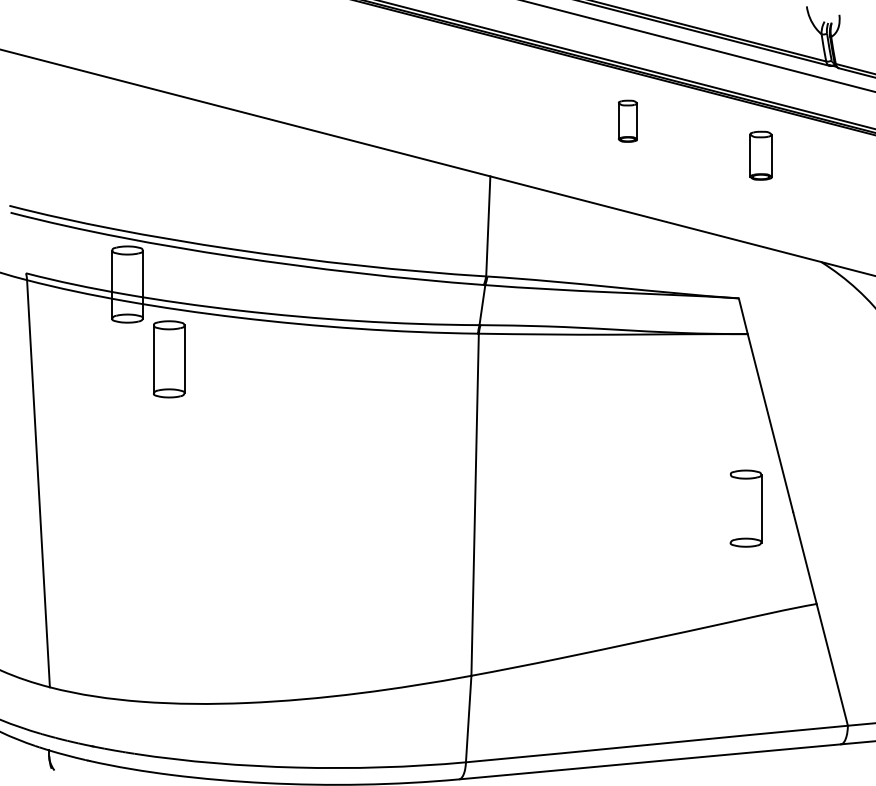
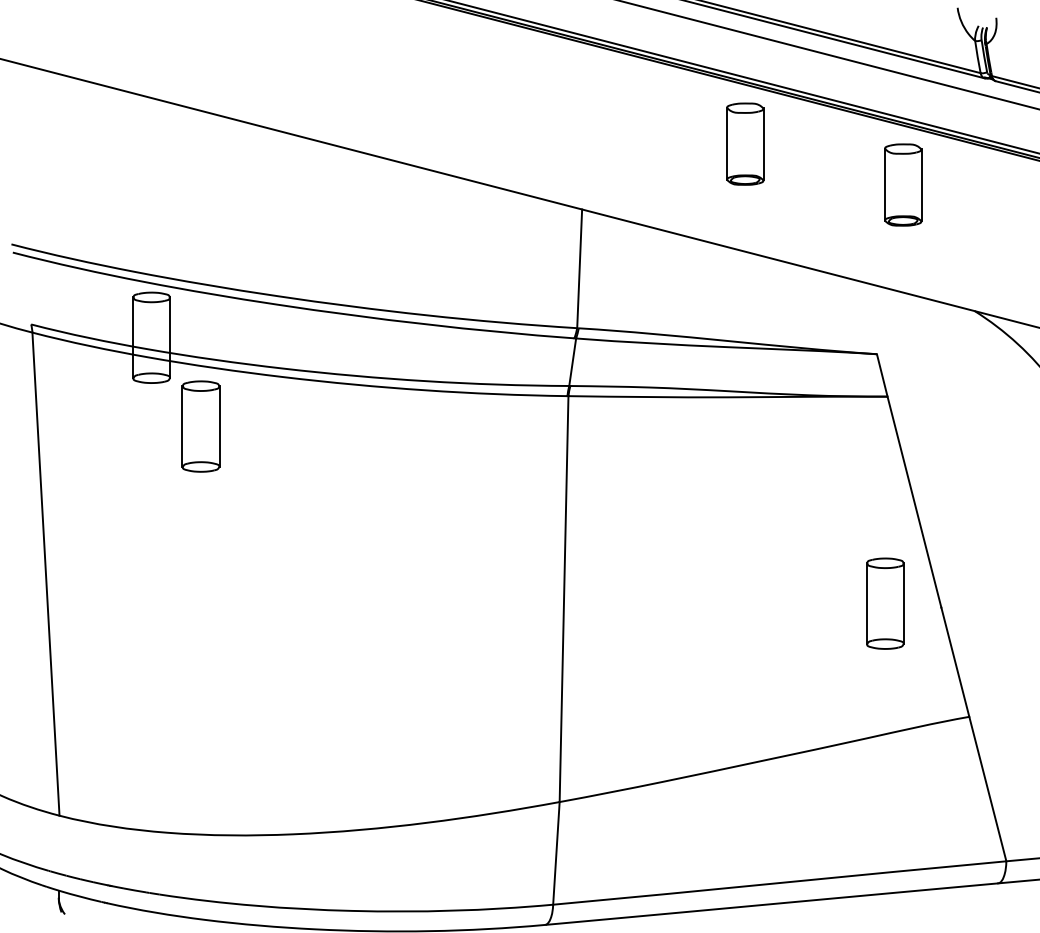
part: (628, 120) -> (745, 143), size x1.67
part: (761, 155) -> (903, 184), size x1.43
line: (730, 508) -> (866, 603), added

